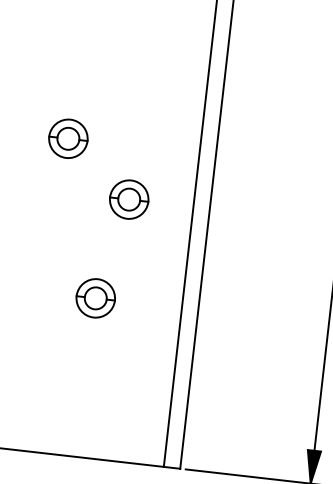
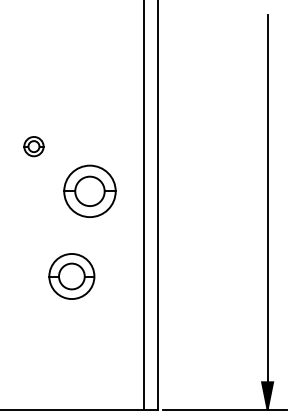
part: (67, 138) -> (33, 146), size x0.6
part: (129, 199) -> (90, 191), size x1.6
part: (95, 298) -> (71, 276), size x1.4

